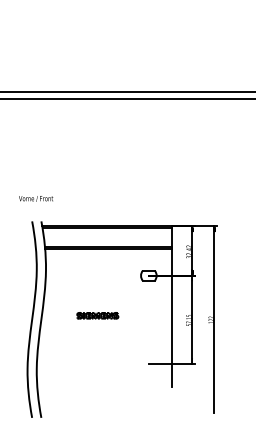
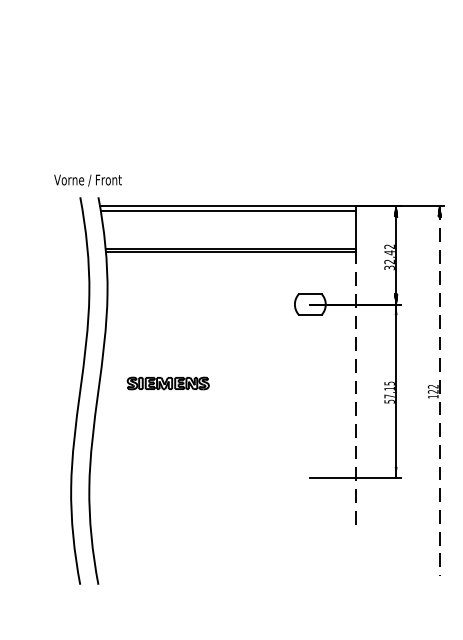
text: (36, 198) -> (88, 179), moved
part: (97, 315) -> (167, 382), moved
line: (171, 317) -> (354, 386), solid -> dashed
line: (214, 319) -> (439, 390), solid -> dashed

